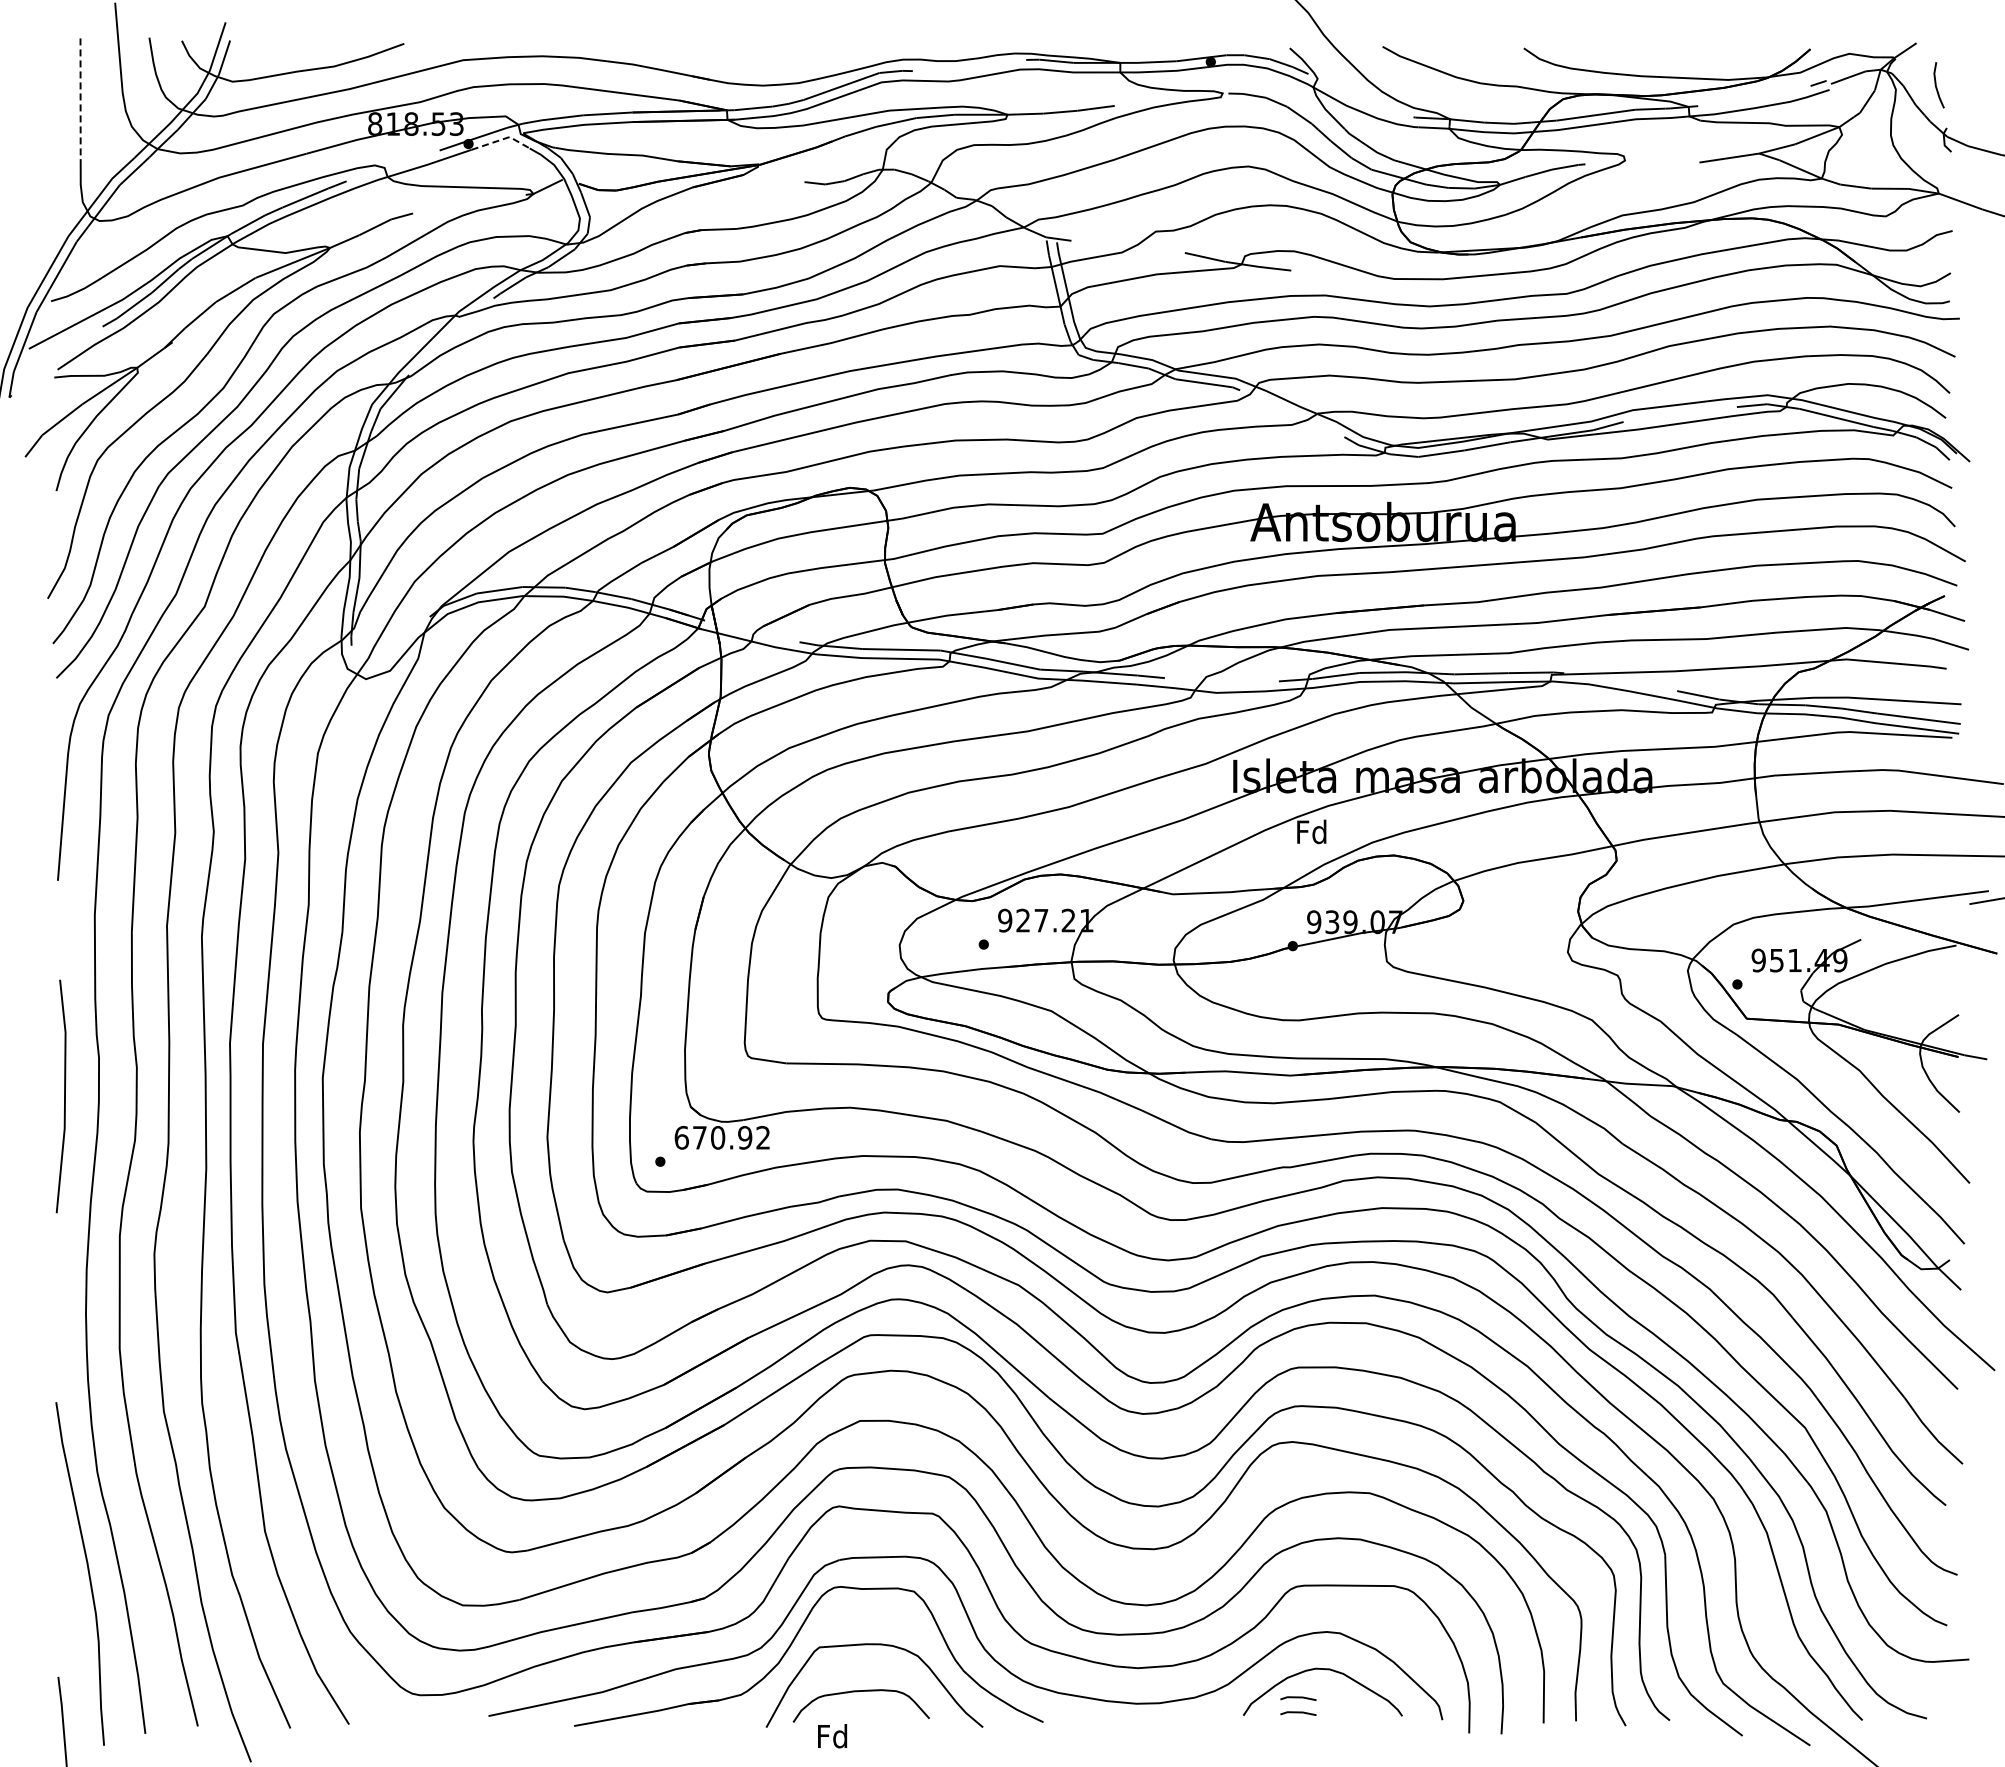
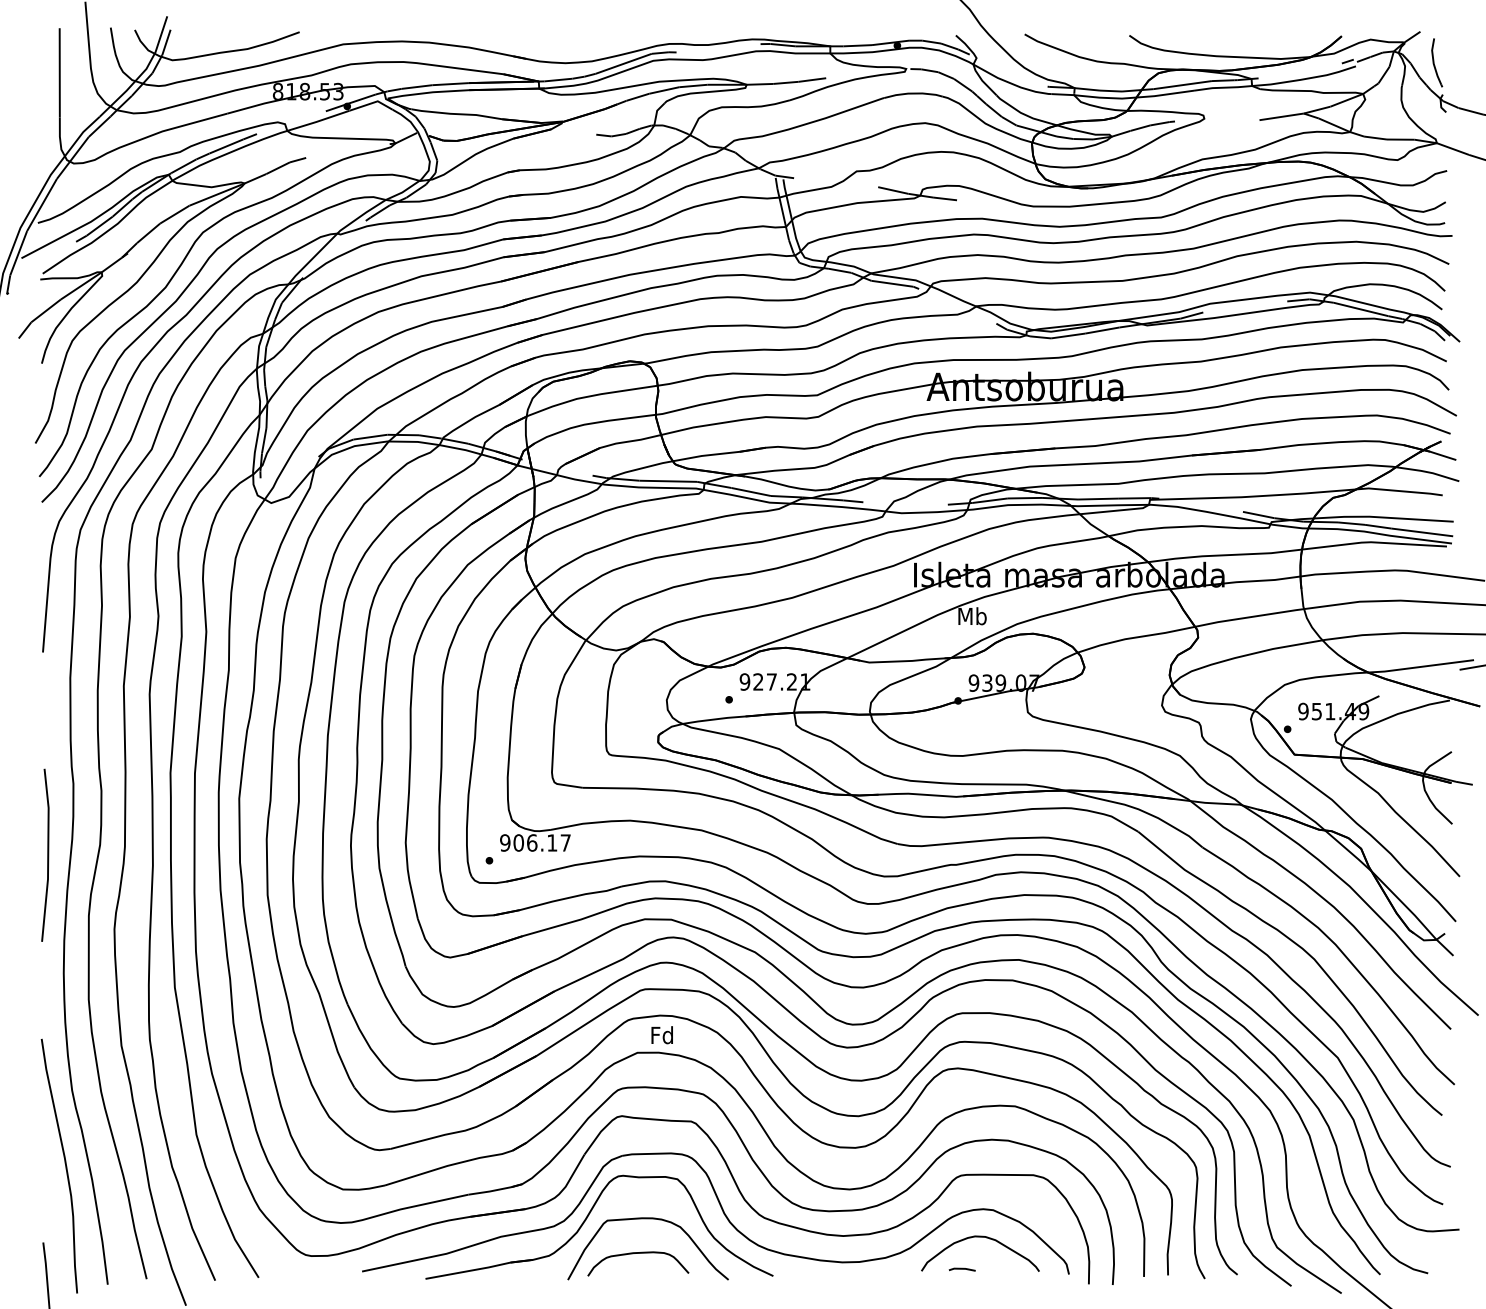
part: (1938, 85) -> (1436, 63), size x1.43
line: (80, 99) -> (59, 73), dashed -> solid
line: (502, 139) -> (372, 103), dashed -> solid
text: (1312, 831) -> (972, 615), Fd -> Mb
line: (64, 1096) -> (47, 855), moved
text: (721, 1137) -> (534, 842), 670.92 -> 906.17
line: (1298, 1698) -> (962, 1258), removed
text: (832, 1736) -> (662, 1035), moved

